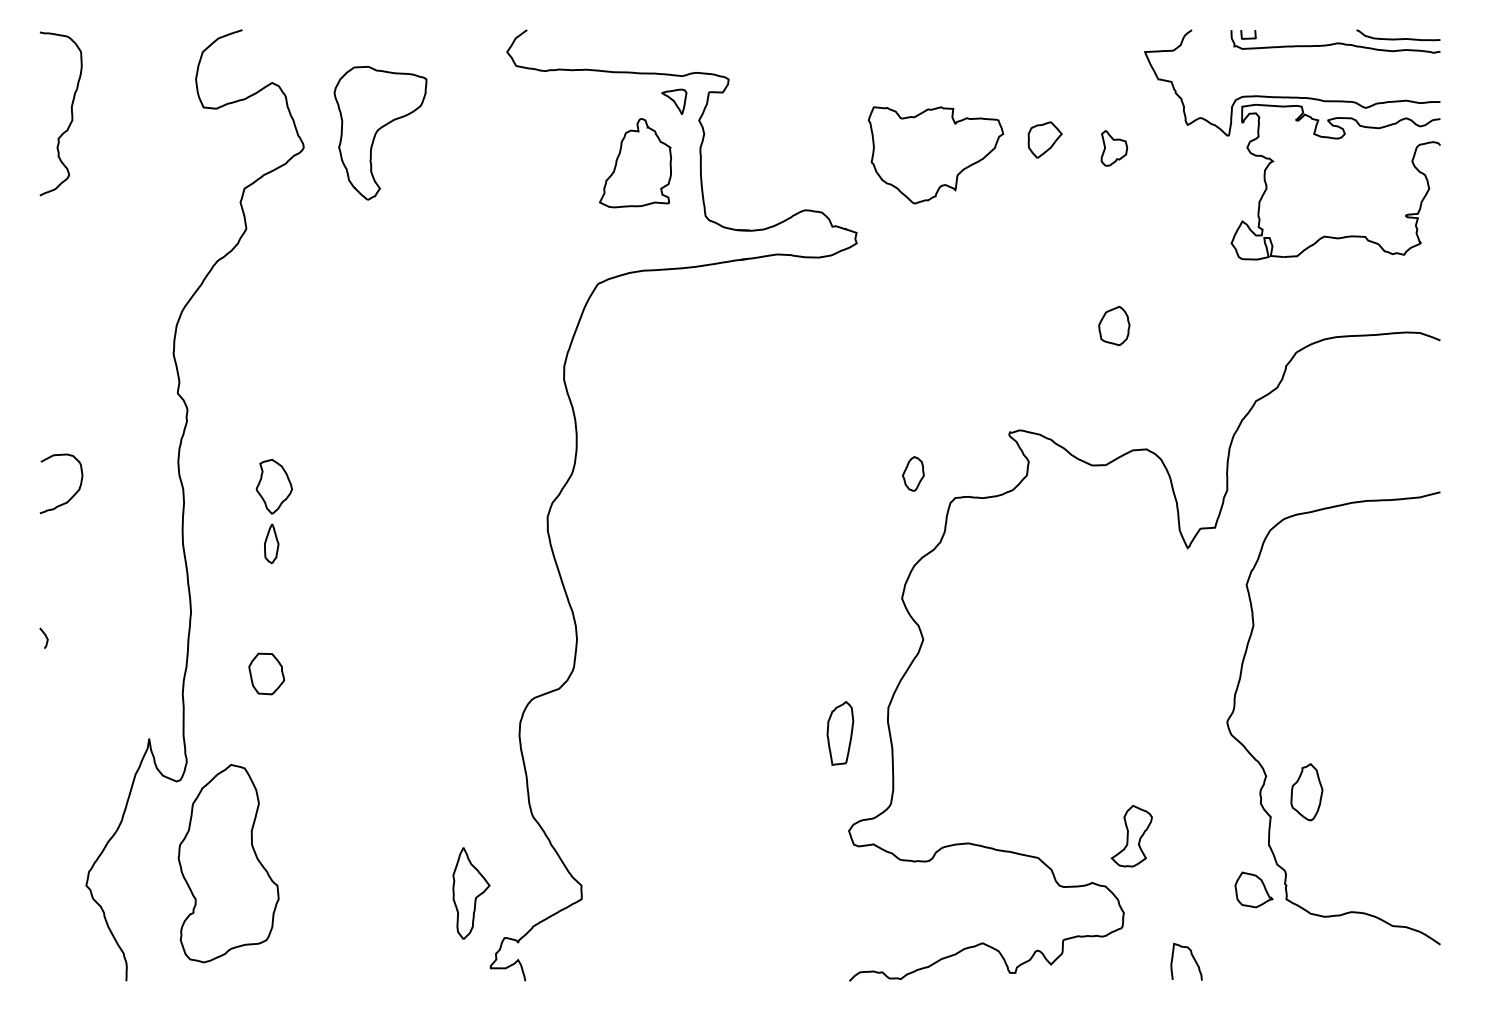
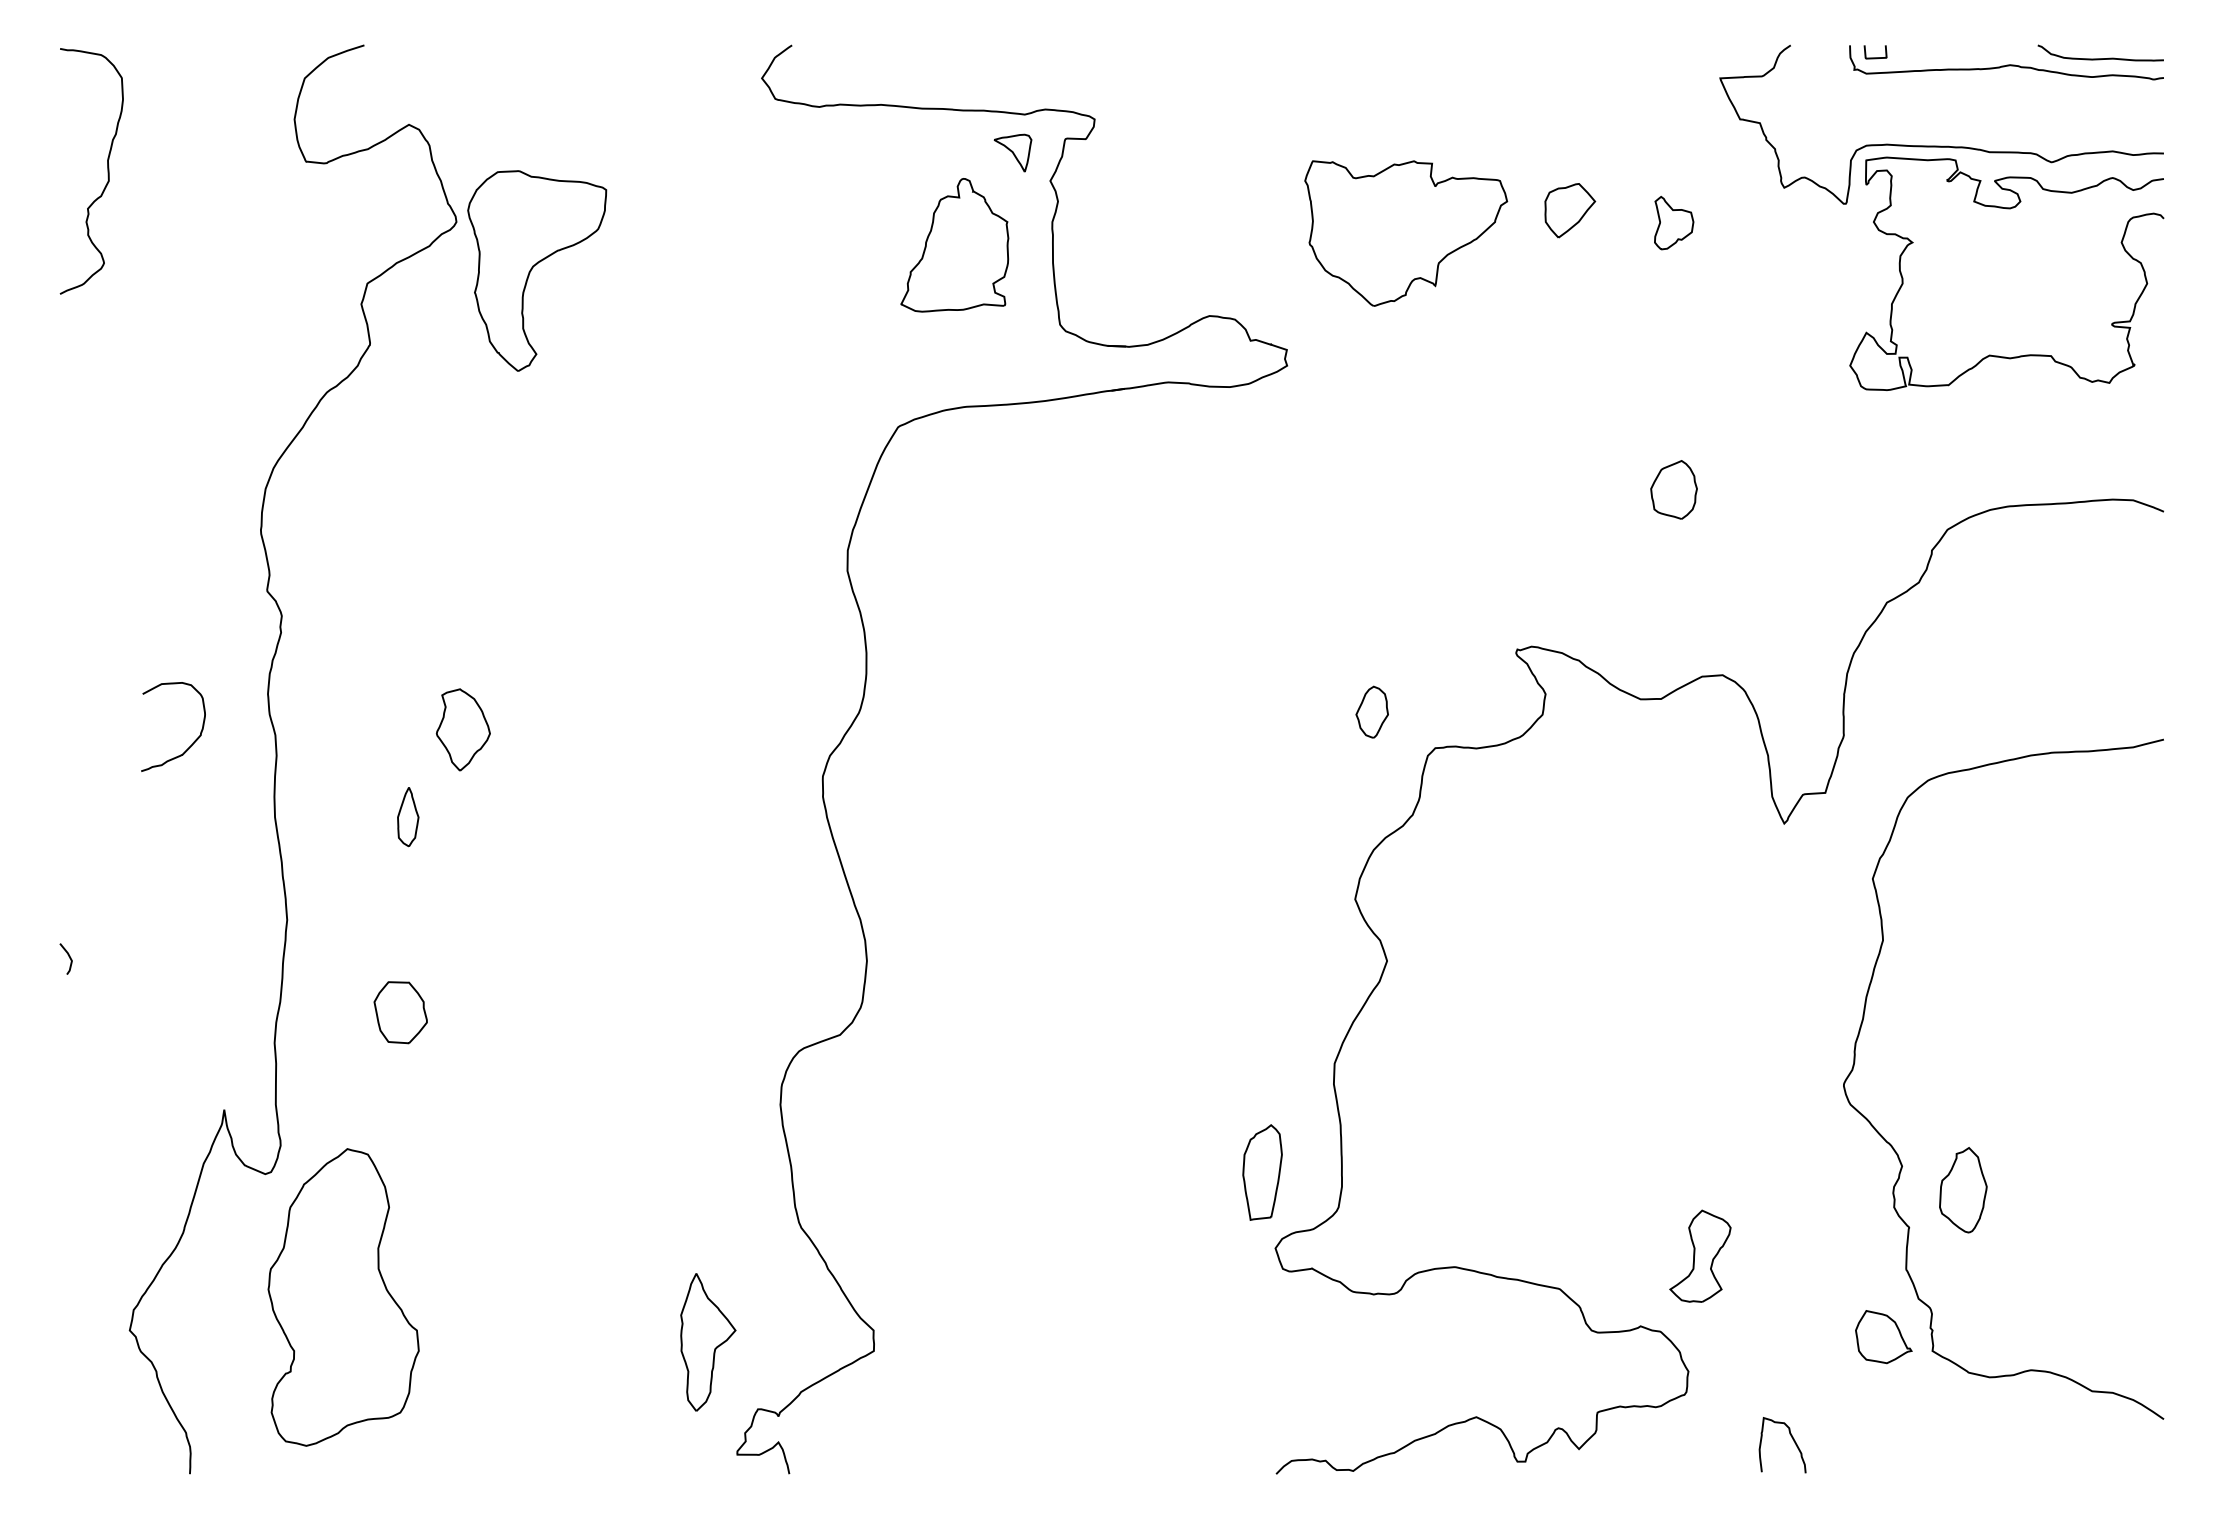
part: (380, 132) -> (537, 269), moved
part: (273, 486) -> (462, 729), moved
curve: (73, 494) -> (191, 742), moved
part: (840, 733) -> (1262, 1172), moved

